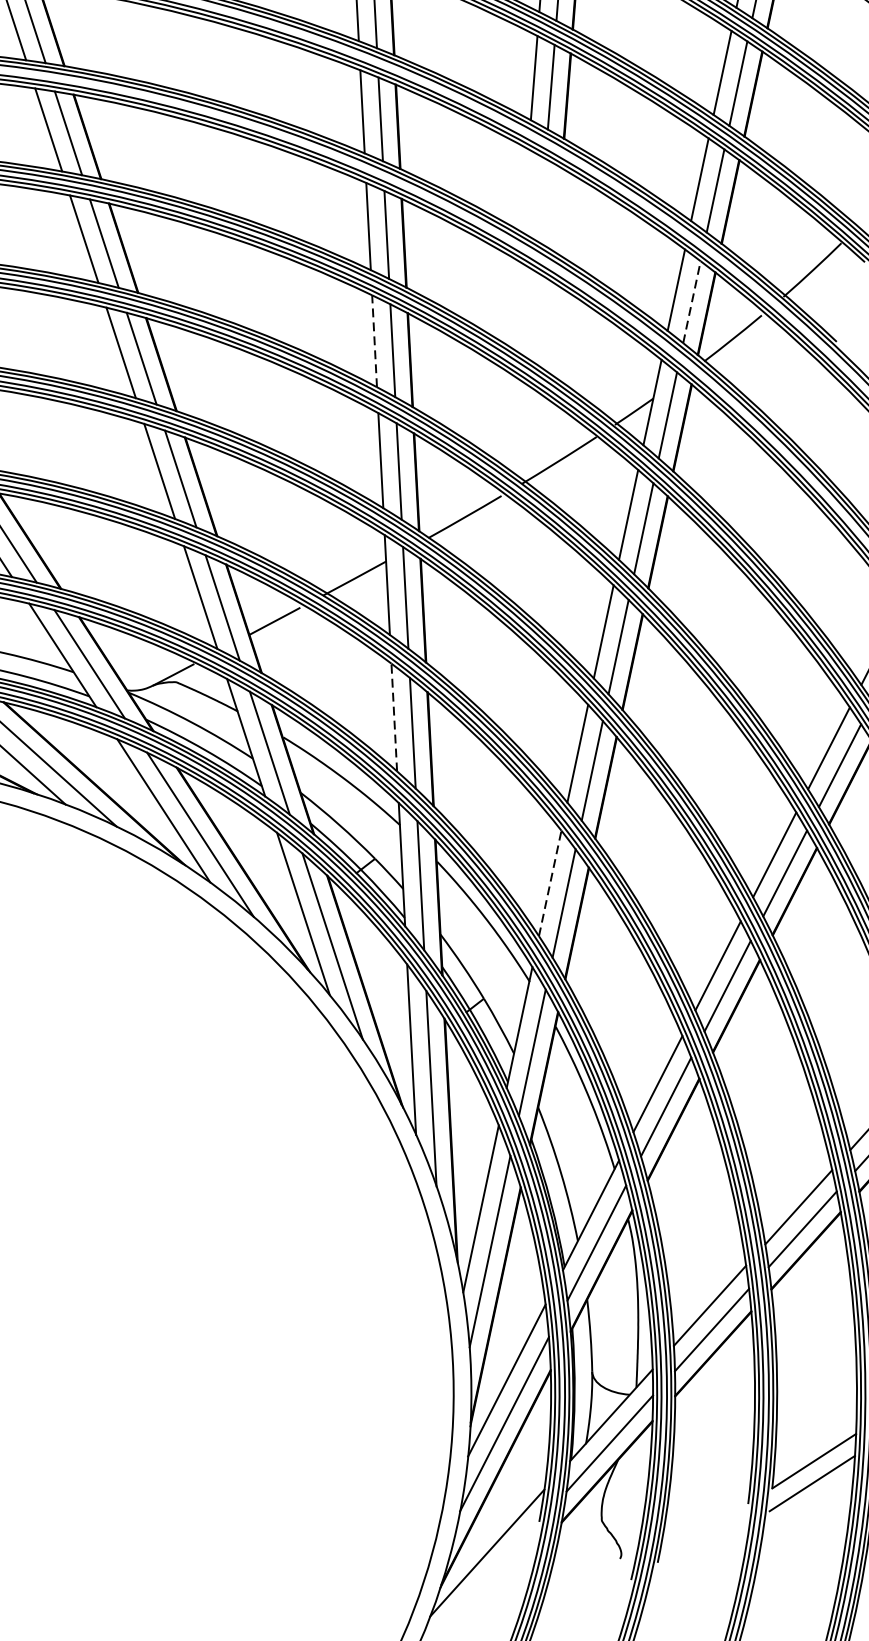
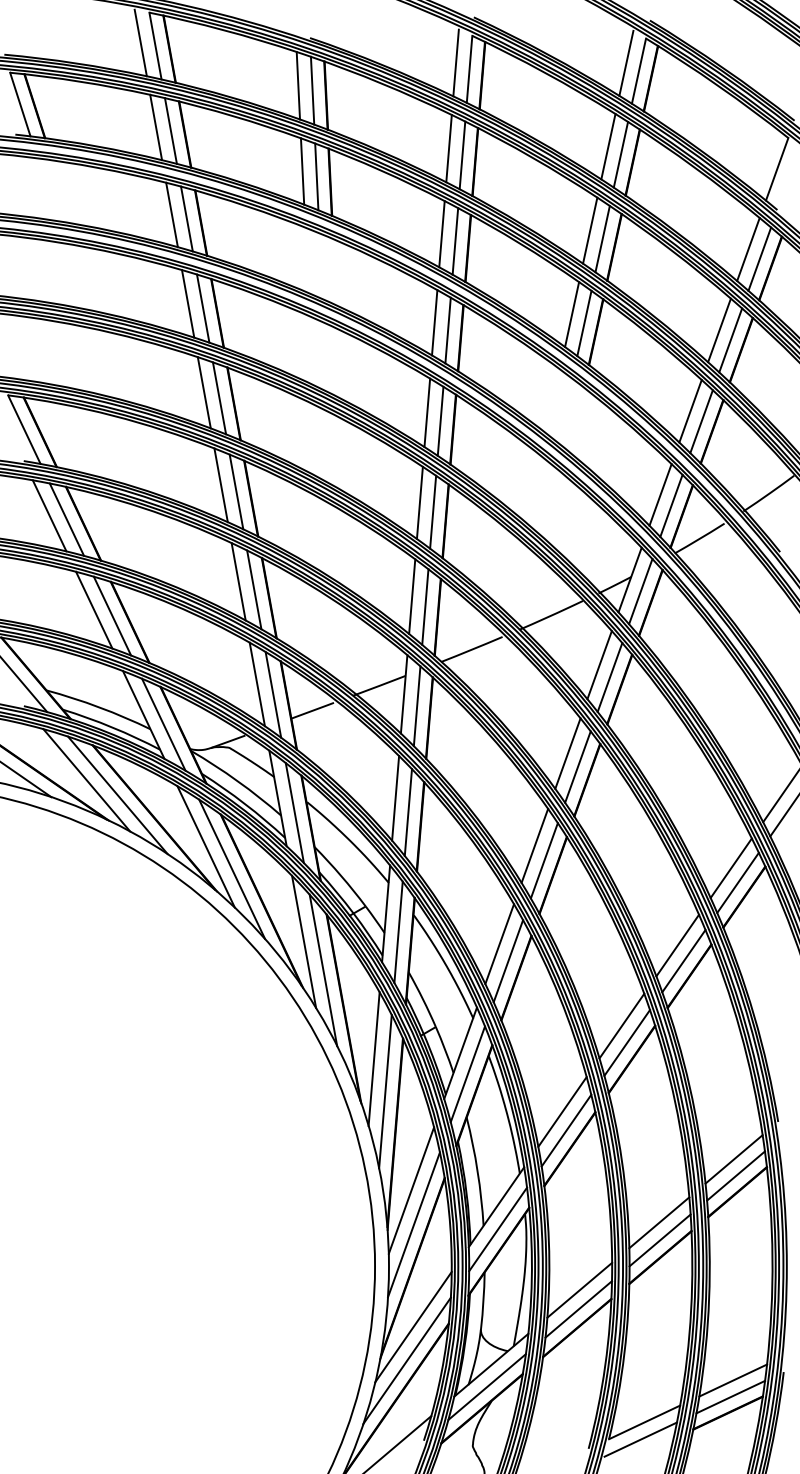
line: (691, 301) -> (671, 505), dashed -> solid
line: (373, 340) -> (419, 502), dashed -> solid
line: (394, 716) -> (395, 797), dashed -> solid
line: (549, 882) -> (499, 943), dashed -> solid

